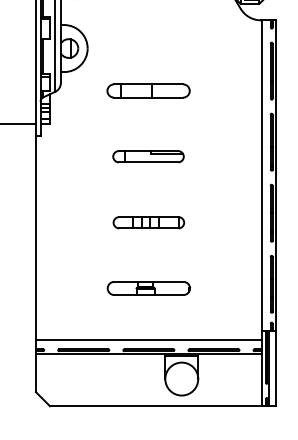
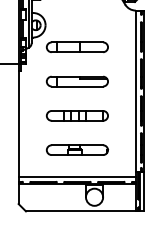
part: (147, 91) -> (76, 47), size x1.43
part: (147, 156) -> (76, 81), size x1.67
part: (149, 221) -> (77, 115), size x1.67
part: (149, 287) -> (77, 149), size x1.43

